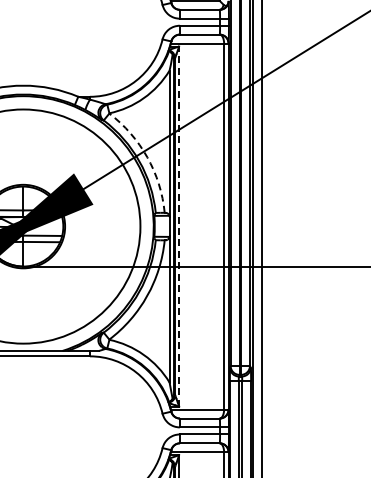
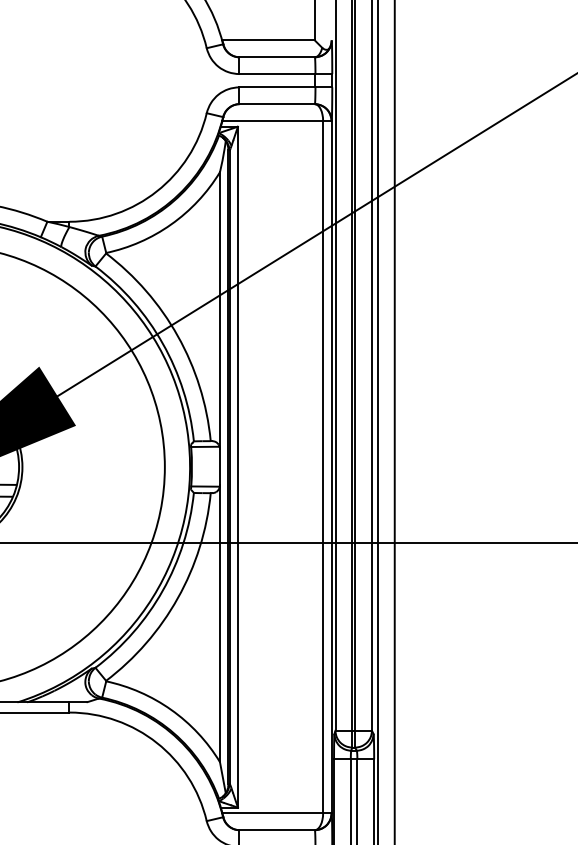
arc: (147, 157) -> (178, 336), dashed -> solid
line: (179, 226) -> (238, 467), dashed -> solid

